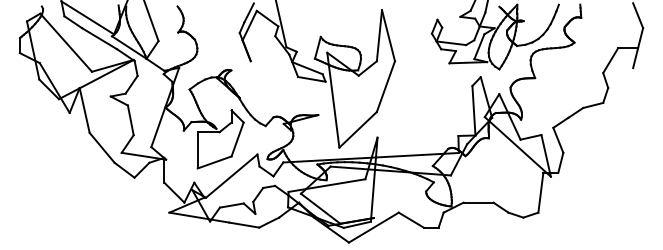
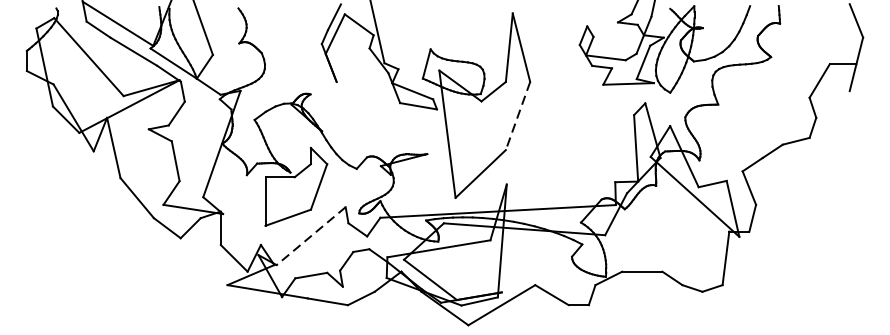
line: (385, 86) -> (517, 115), solid -> dashed
line: (231, 176) -> (310, 236), solid -> dashed

